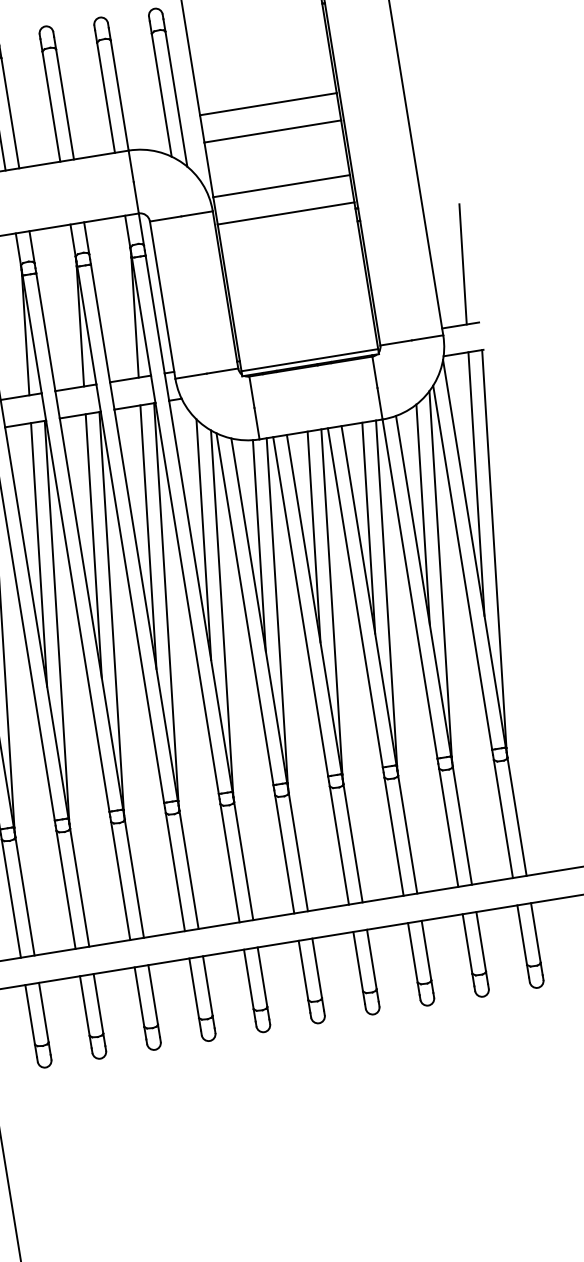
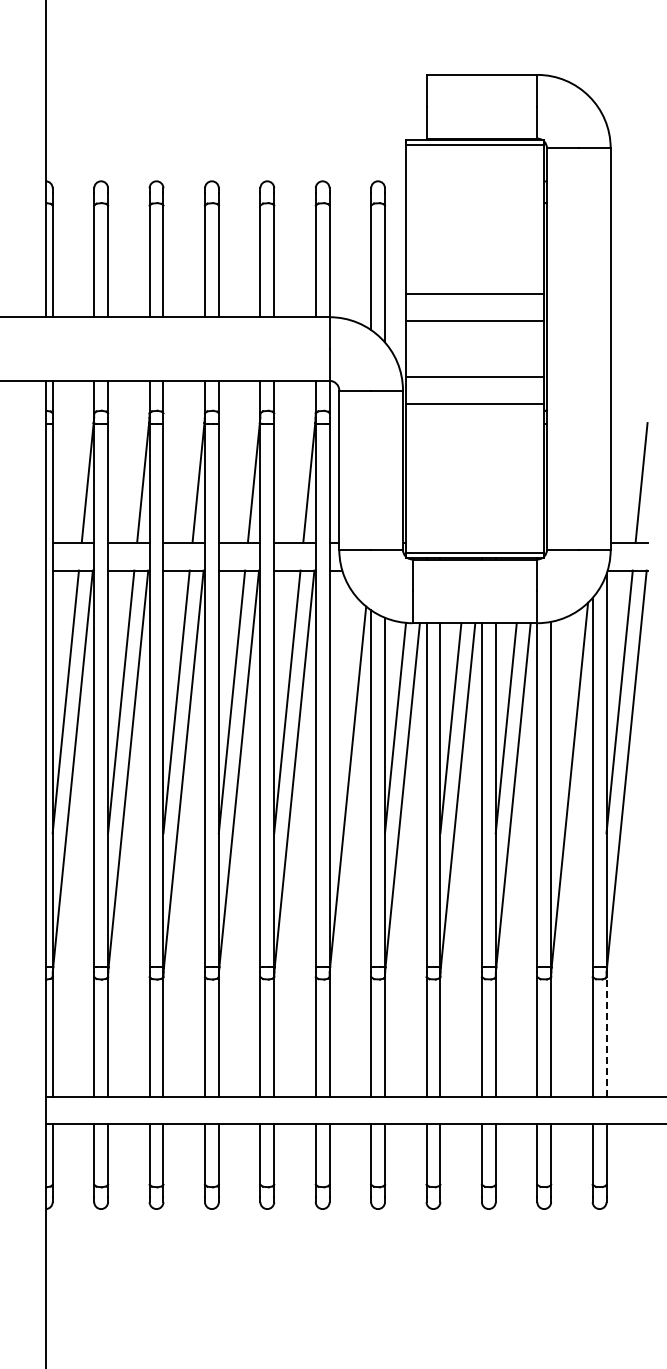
line: (423, 514) -> (562, 723), removed
line: (203, 539) -> (341, 713), removed
line: (516, 816) -> (606, 1036), solid -> dashed

